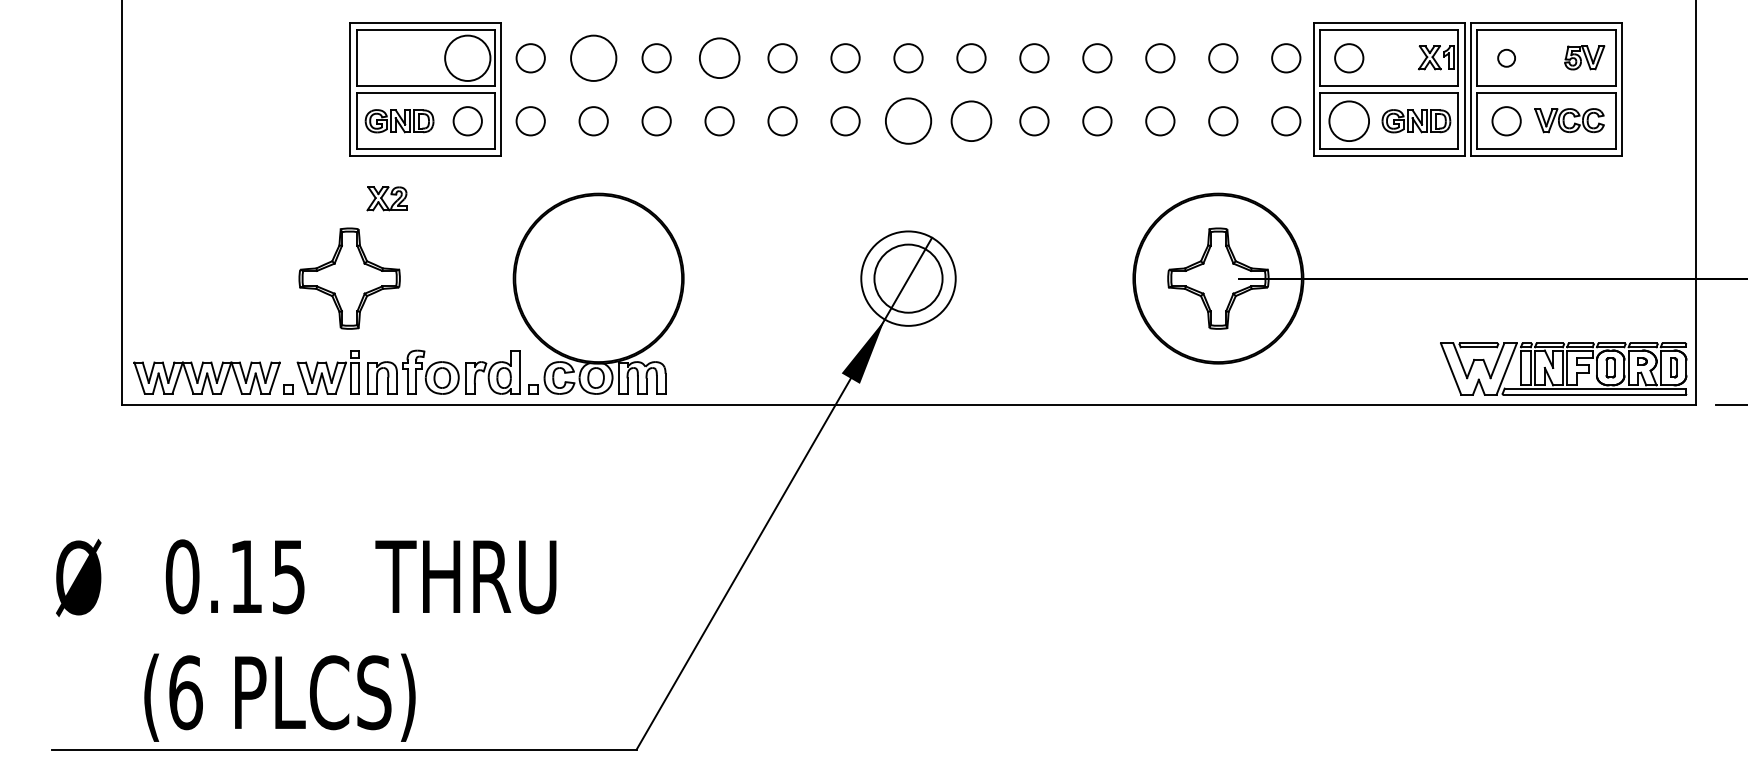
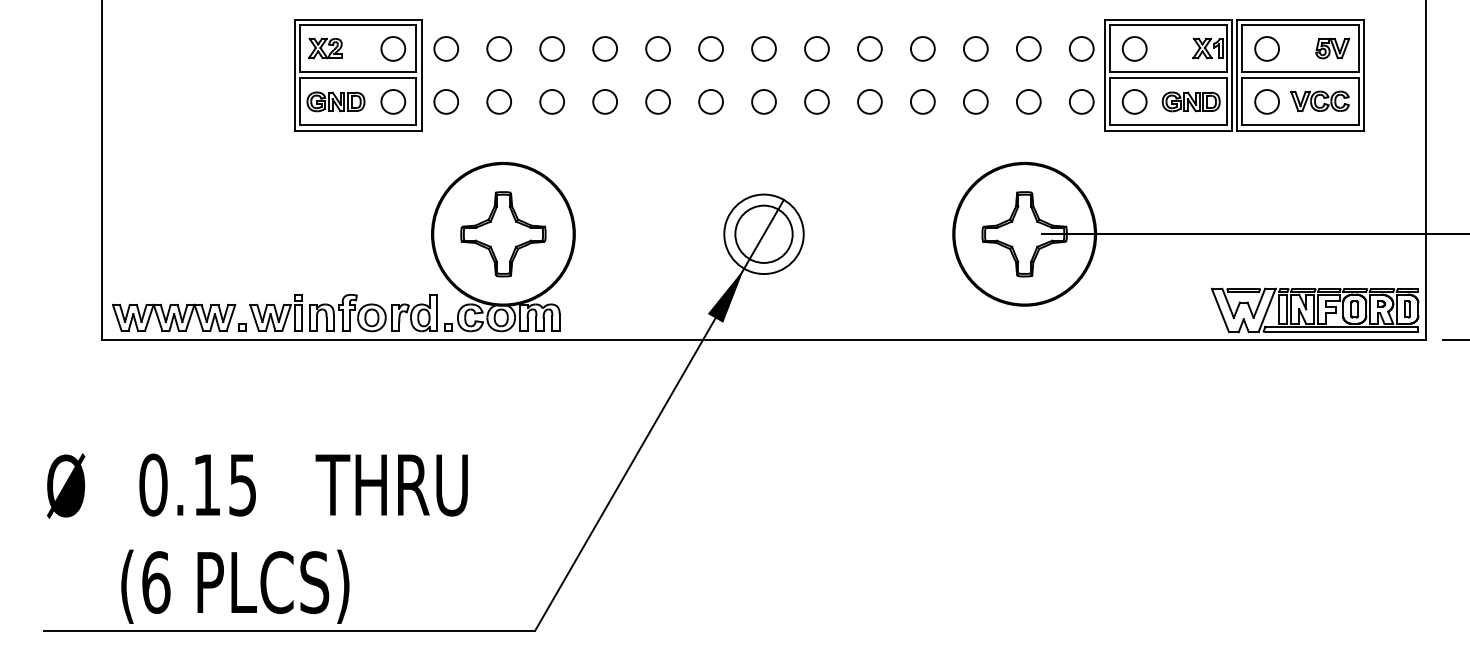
circle: (467, 58) -> (393, 49), size x0.62
circle: (593, 58) -> (499, 49), size x0.62
circle: (719, 58) -> (605, 49), size x0.71
circle: (1506, 58) -> (1266, 49), size x1.67
circle: (908, 121) -> (764, 102), size x0.62
circle: (971, 121) -> (817, 102), size x0.71
circle: (1349, 121) -> (1134, 102), size x0.71
part: (386, 198) -> (324, 48), moved
part: (349, 278) -> (503, 234), moved

